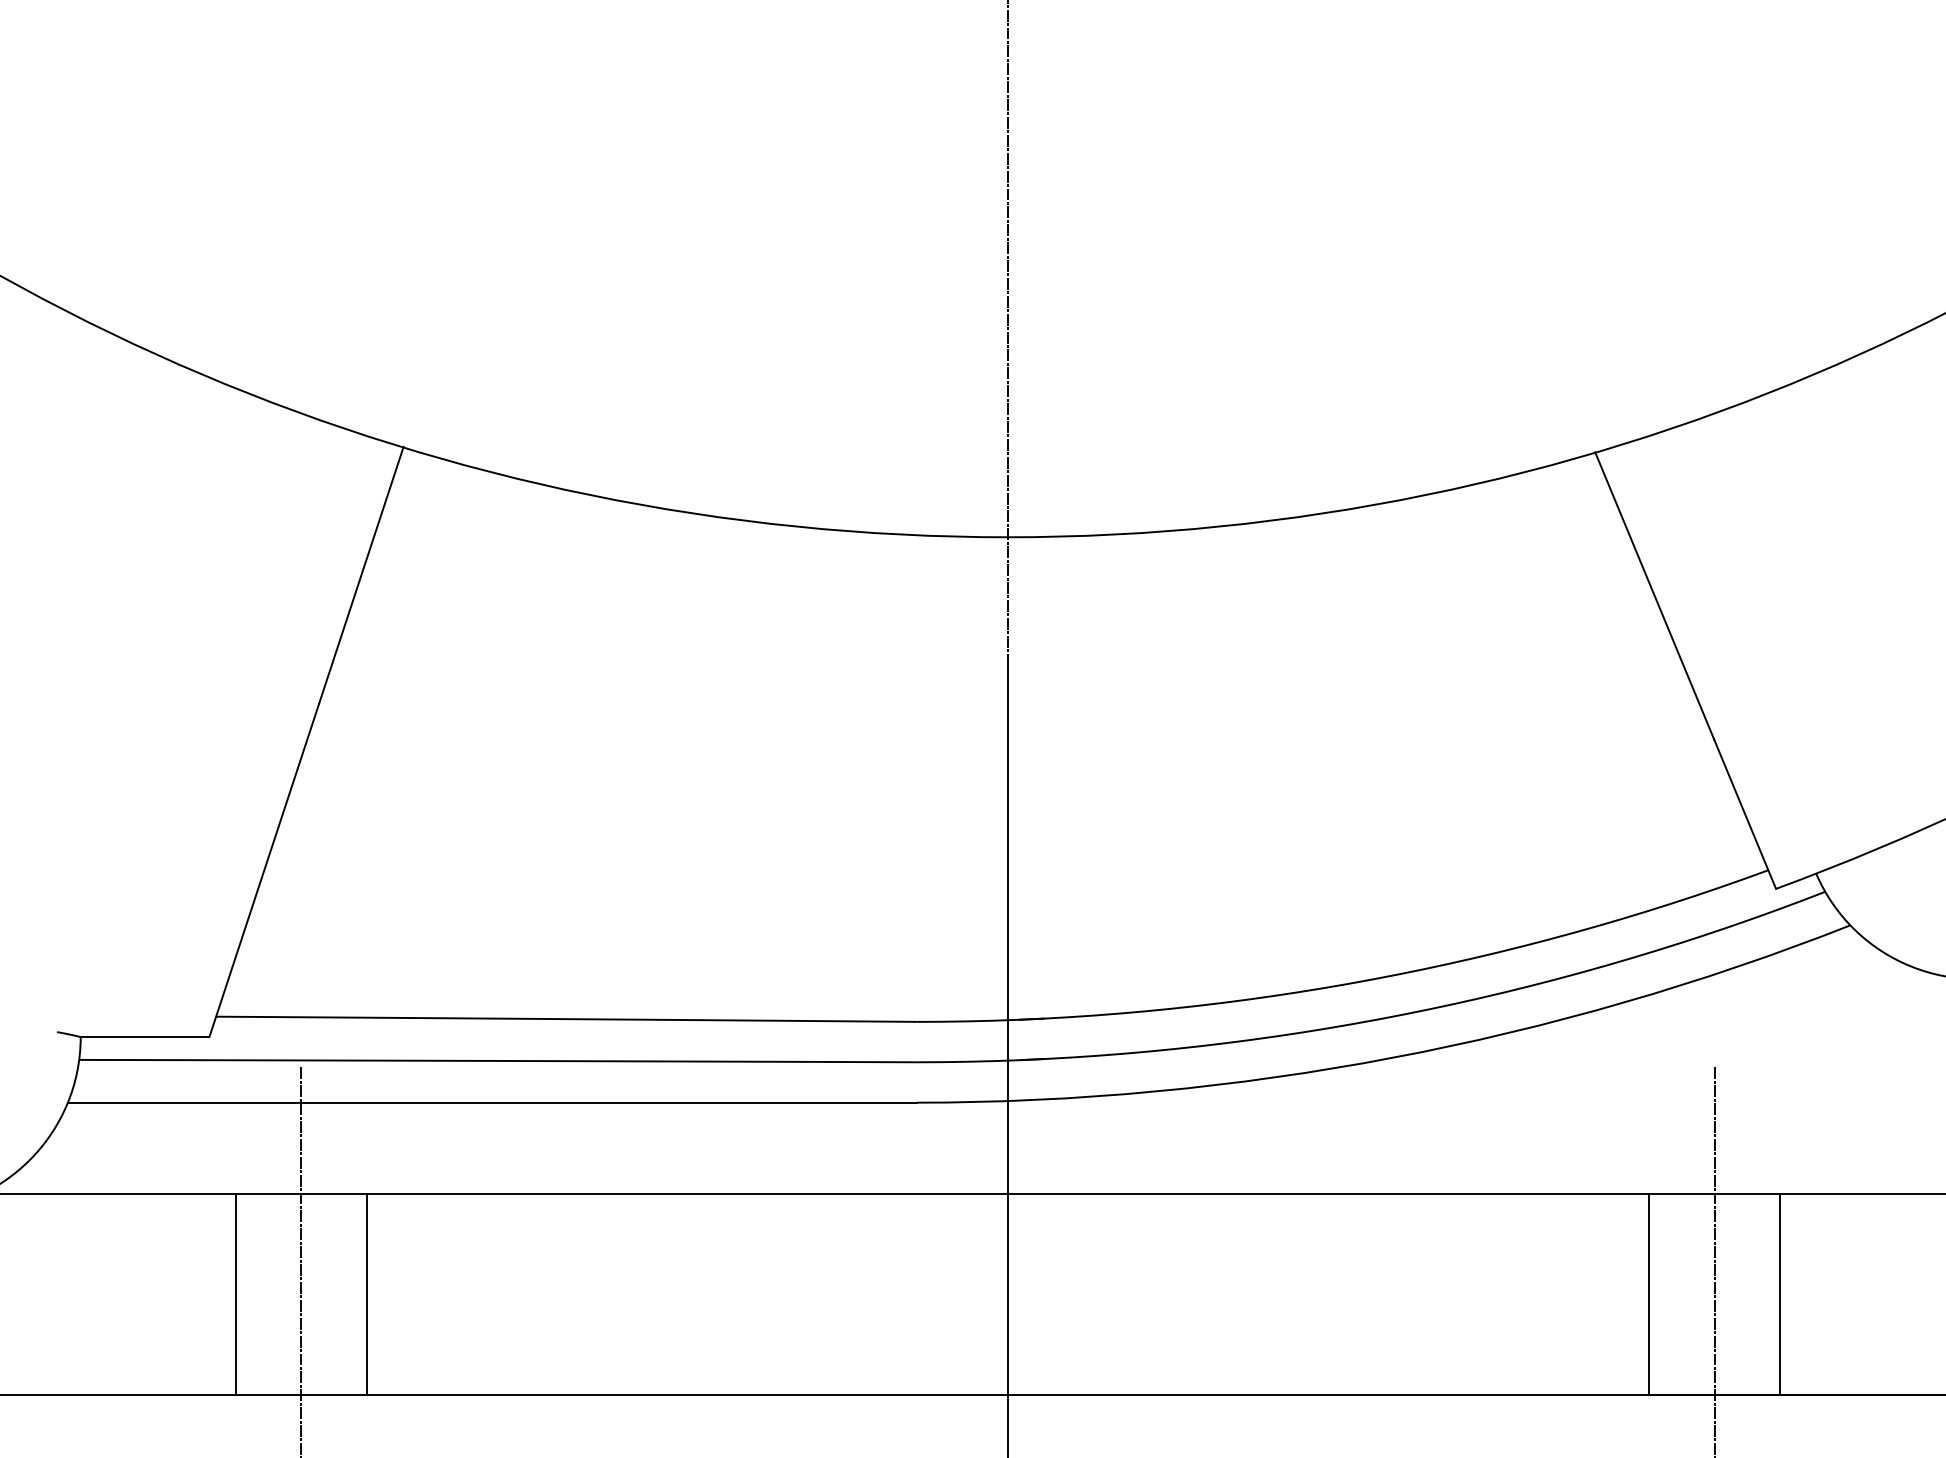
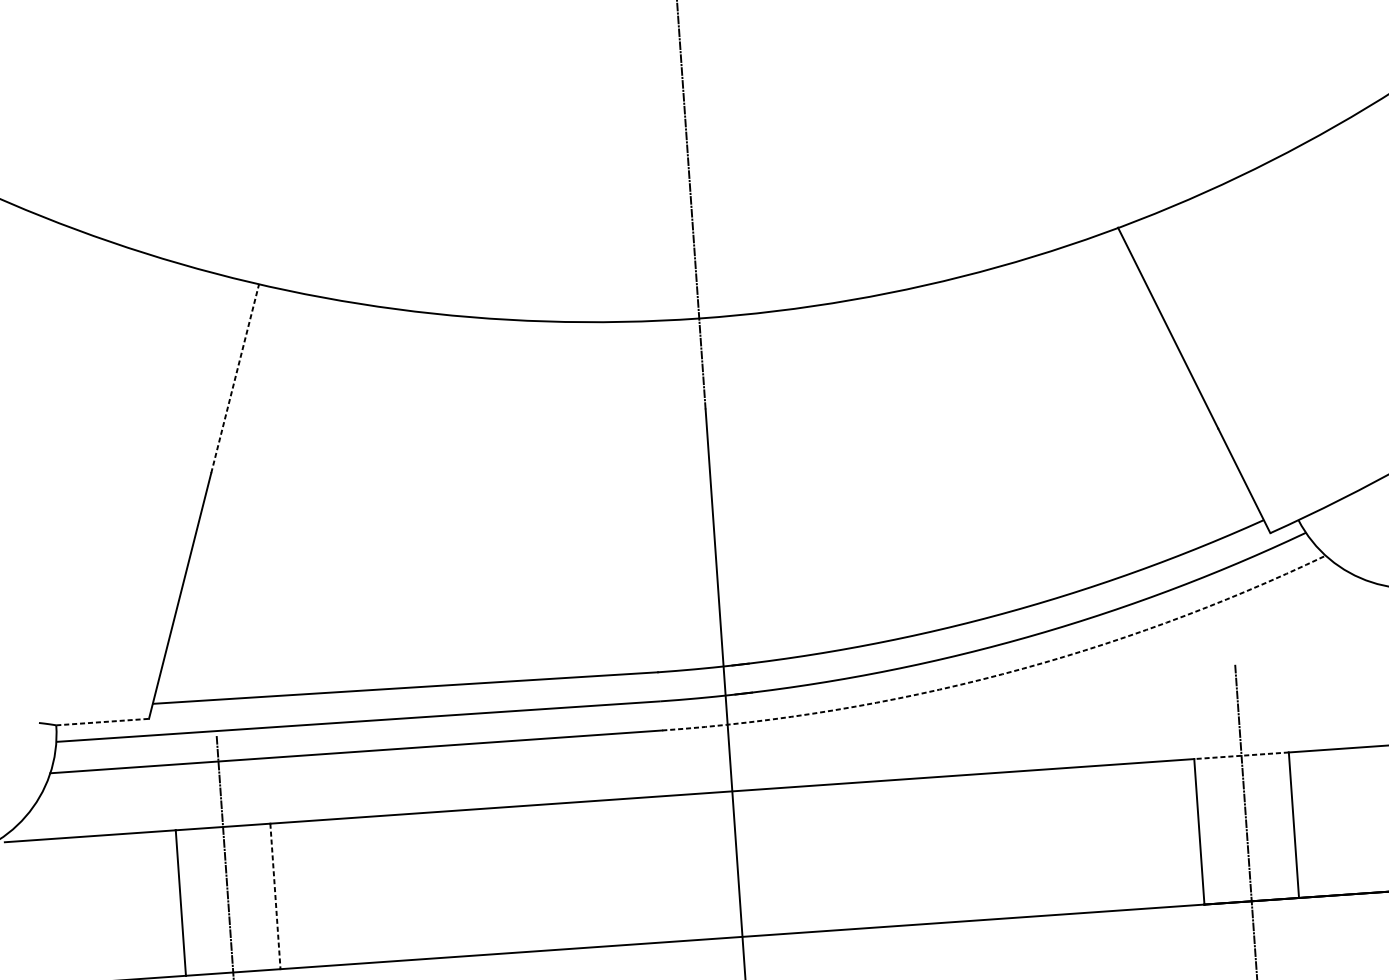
line: (361, 574) -> (235, 377), solid -> dashed
line: (145, 1037) -> (102, 722), solid -> dashed
arc: (1392, 1057) -> (1002, 673), solid -> dashed
line: (1714, 1193) -> (1241, 755), solid -> dashed
line: (366, 1294) -> (275, 896), solid -> dashed

